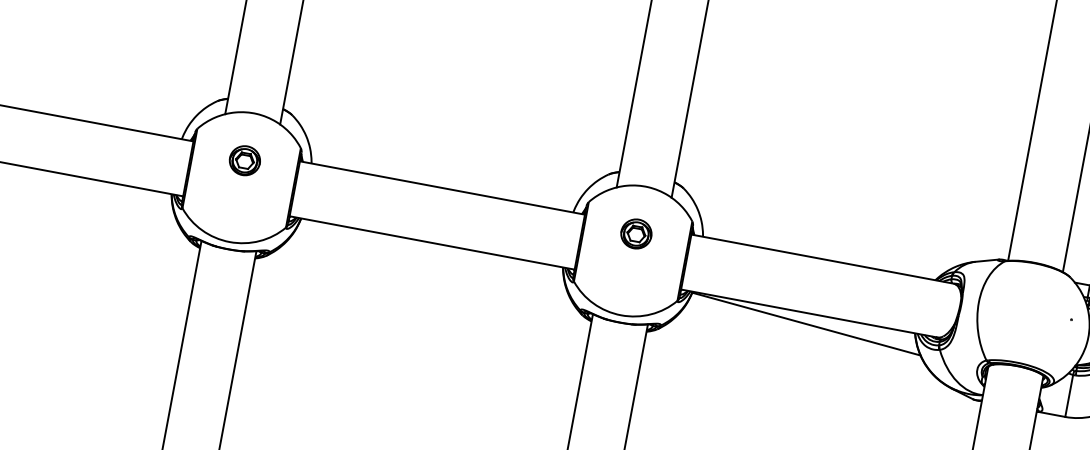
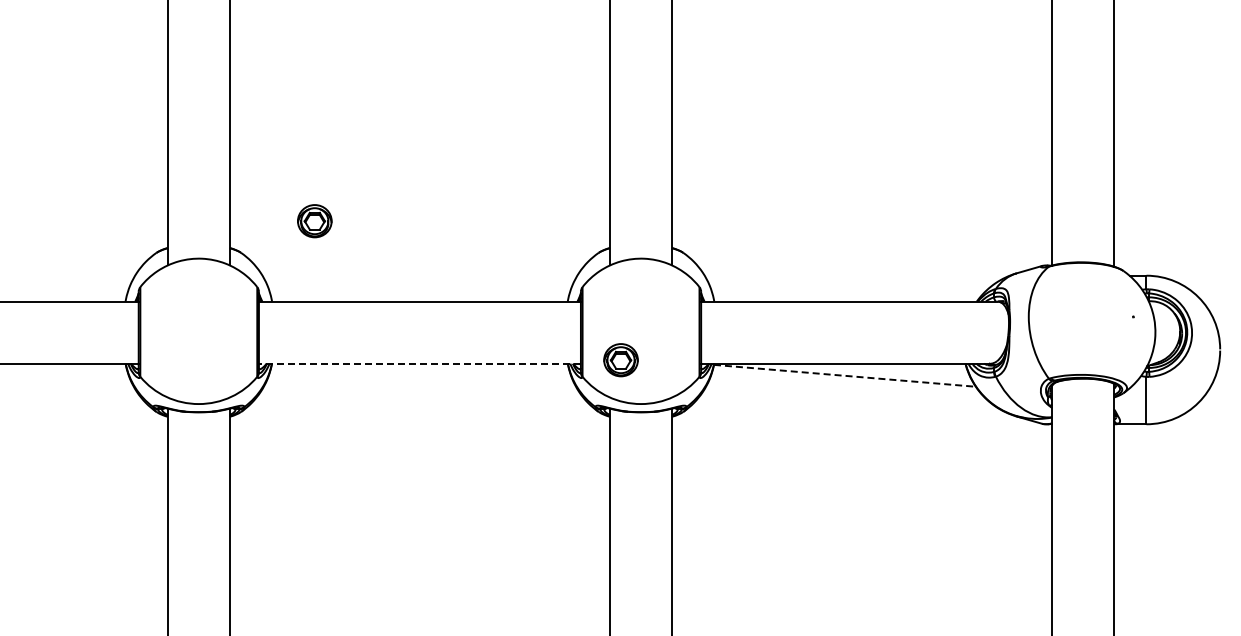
part: (244, 160) -> (314, 221), moved
part: (635, 234) -> (620, 360), moved
line: (431, 242) -> (419, 363), solid -> dashed
line: (806, 323) -> (845, 375), solid -> dashed

